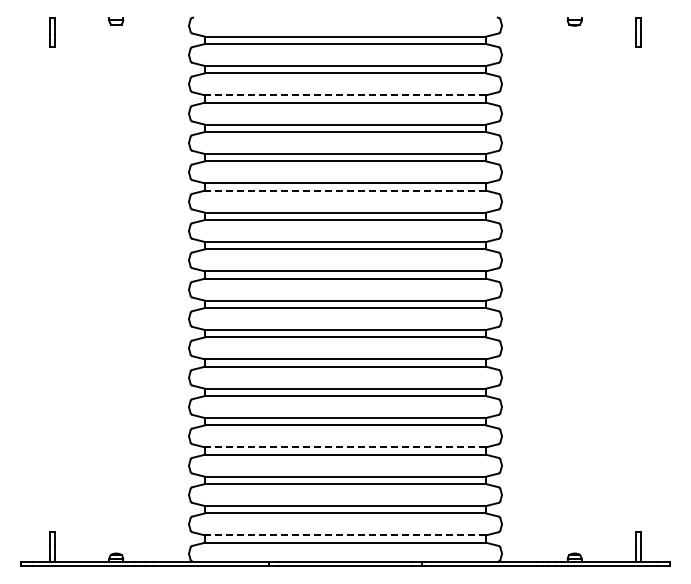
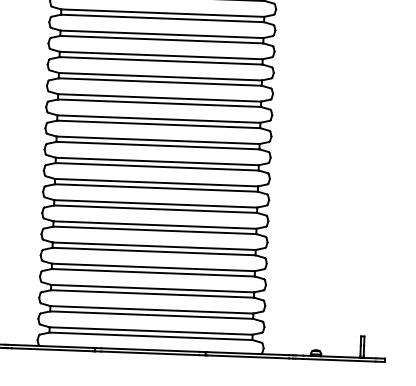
line: (345, 95) -> (162, 13), dashed -> solid
line: (345, 190) -> (160, 81), dashed -> solid
line: (345, 447) -> (153, 267), dashed -> solid
line: (345, 535) -> (151, 331), dashed -> solid

